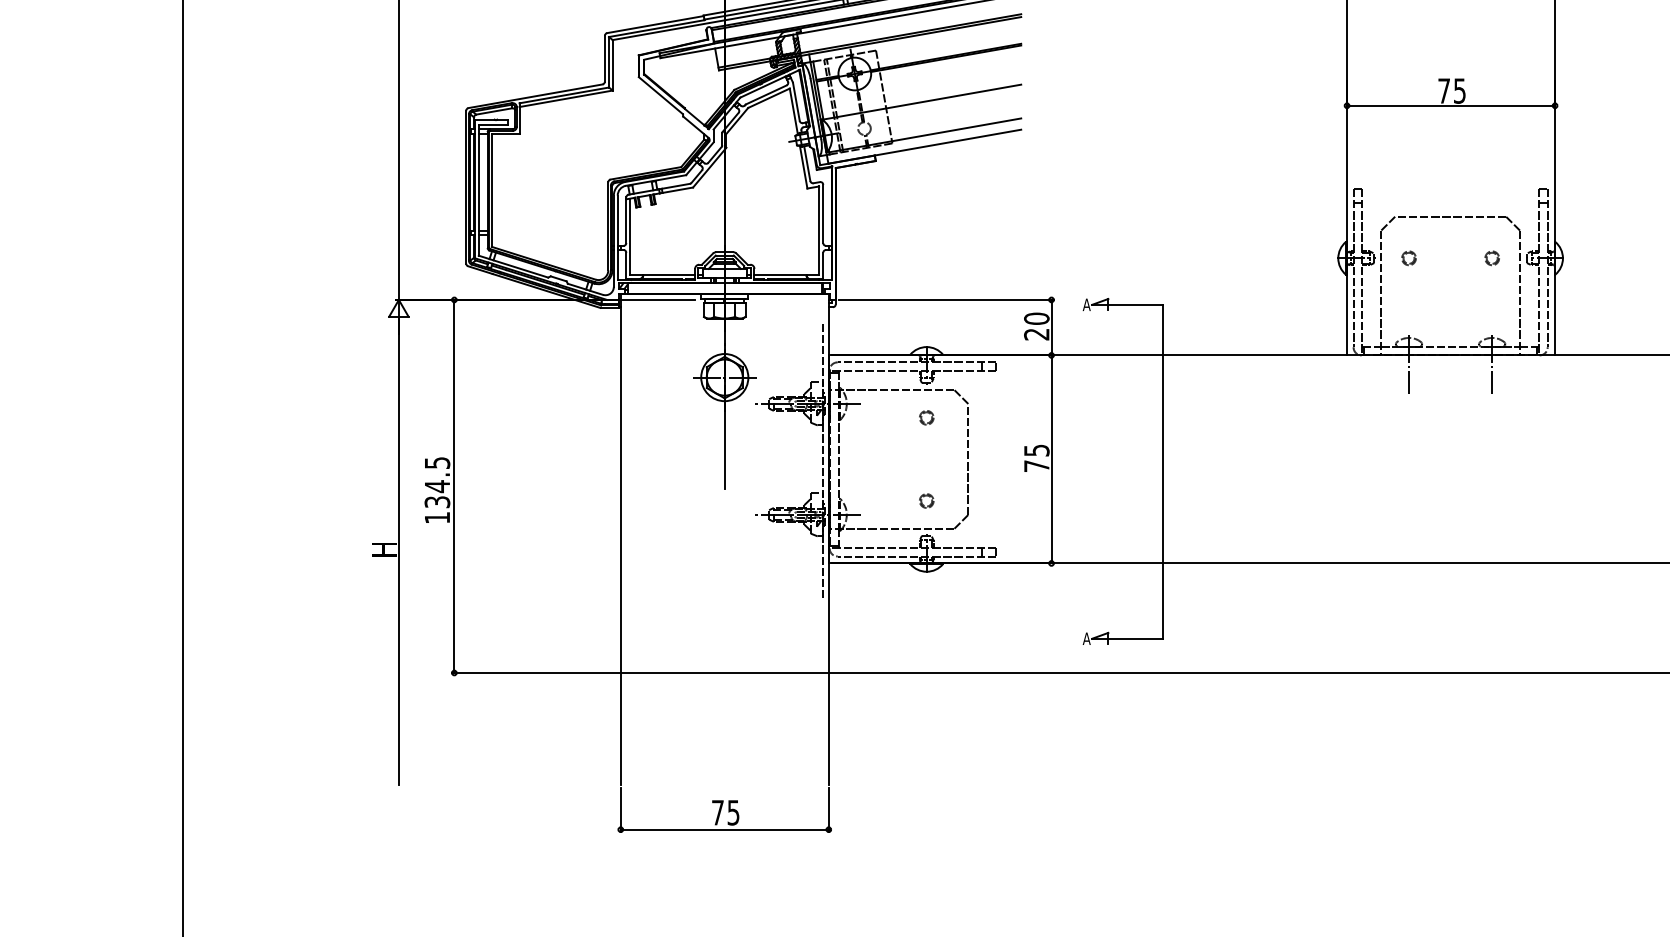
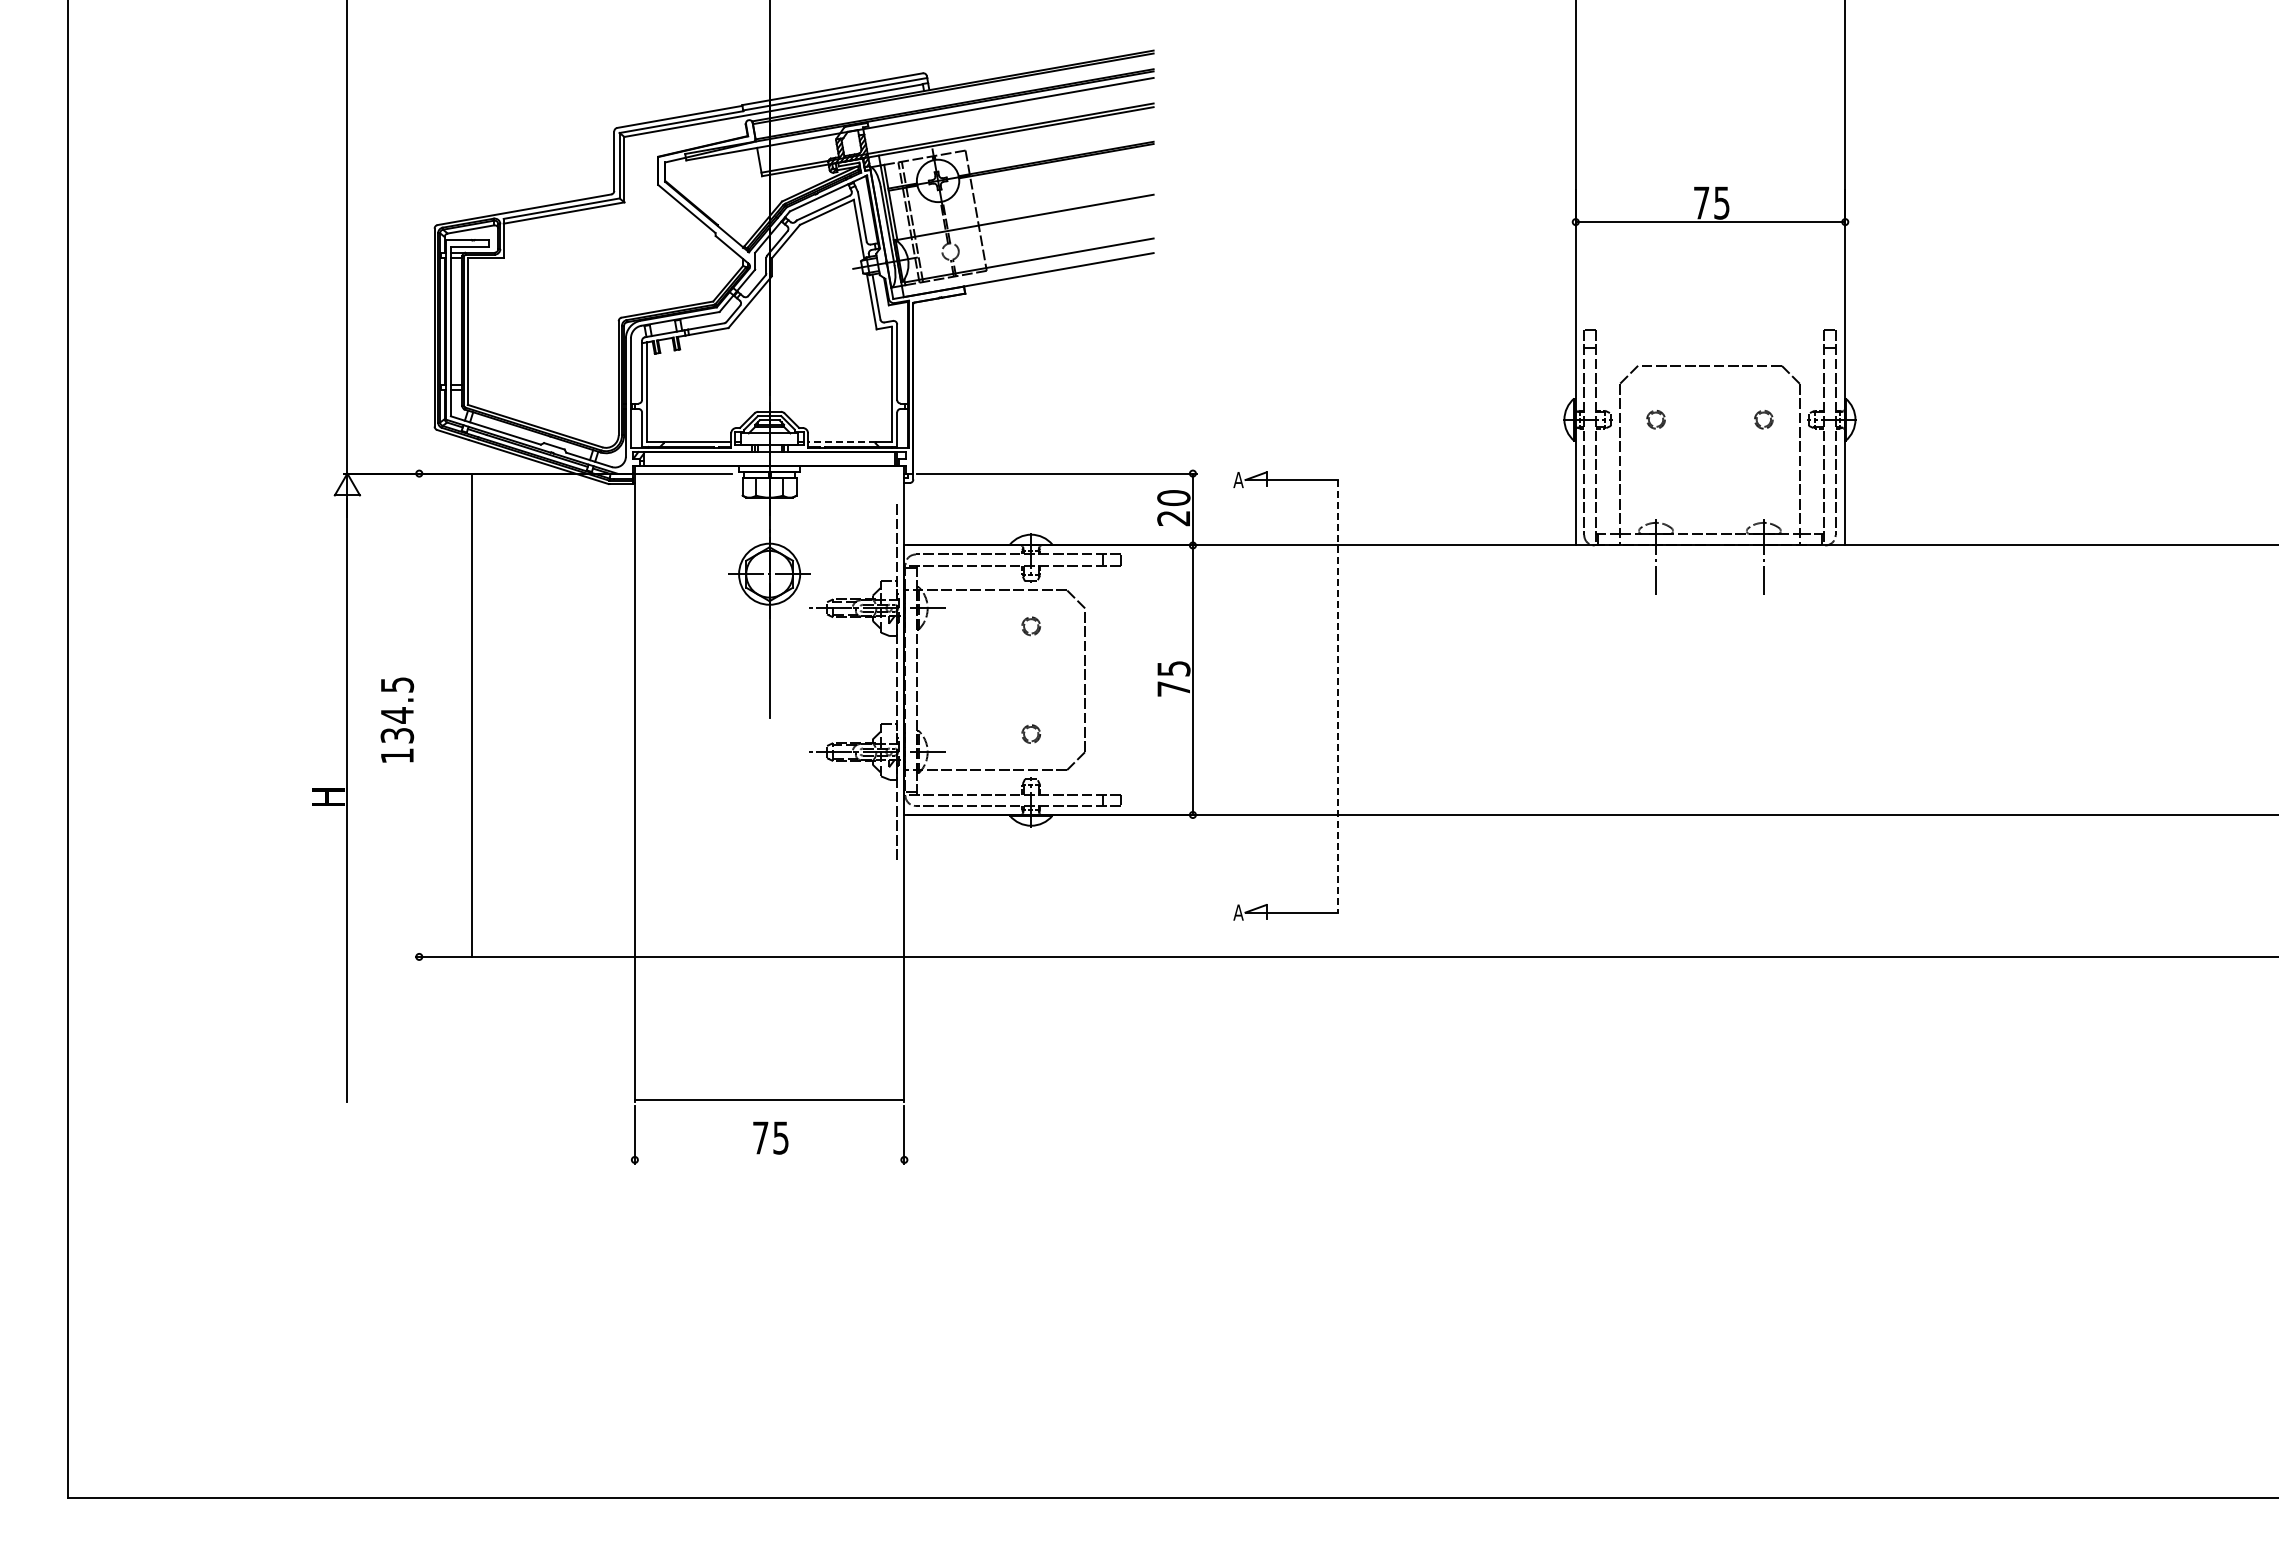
line: (780, 275) -> (841, 441), solid -> dashed
line: (1163, 471) -> (1337, 696), solid -> dashed
line: (454, 485) -> (472, 714), moved
line: (724, 829) -> (769, 1099), moved

